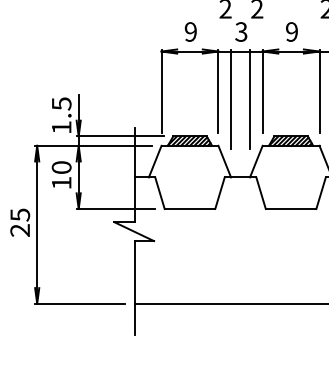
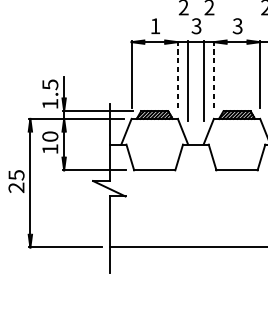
text: (190, 31) -> (155, 25), 9 -> 1
text: (291, 31) -> (237, 25), 9 -> 3
line: (218, 91) -> (177, 74), solid -> dashed
line: (262, 91) -> (213, 74), solid -> dashed

